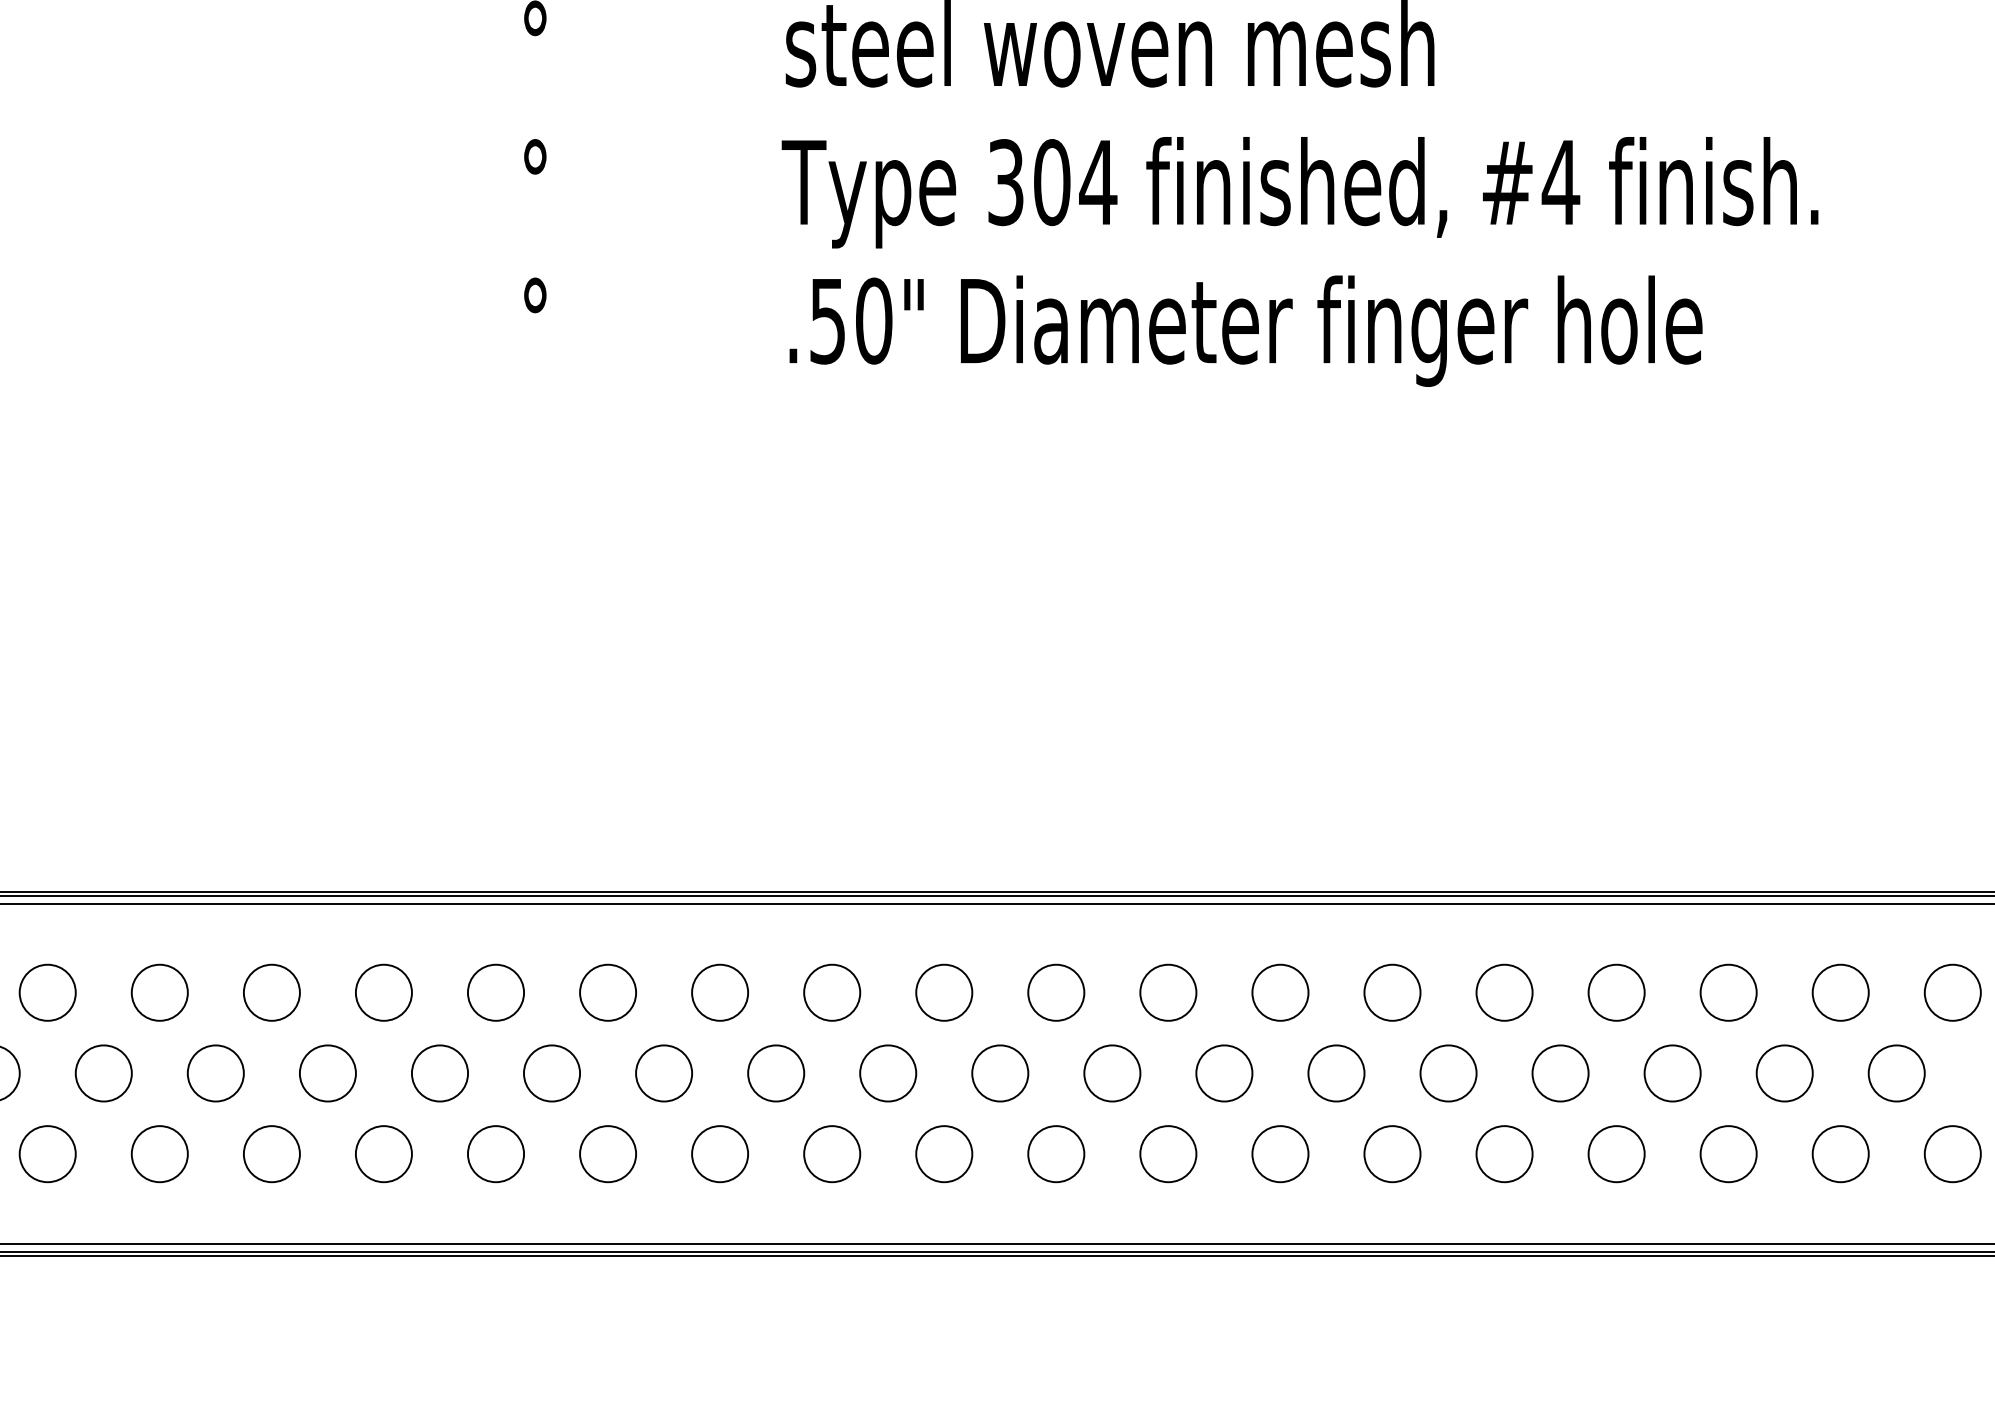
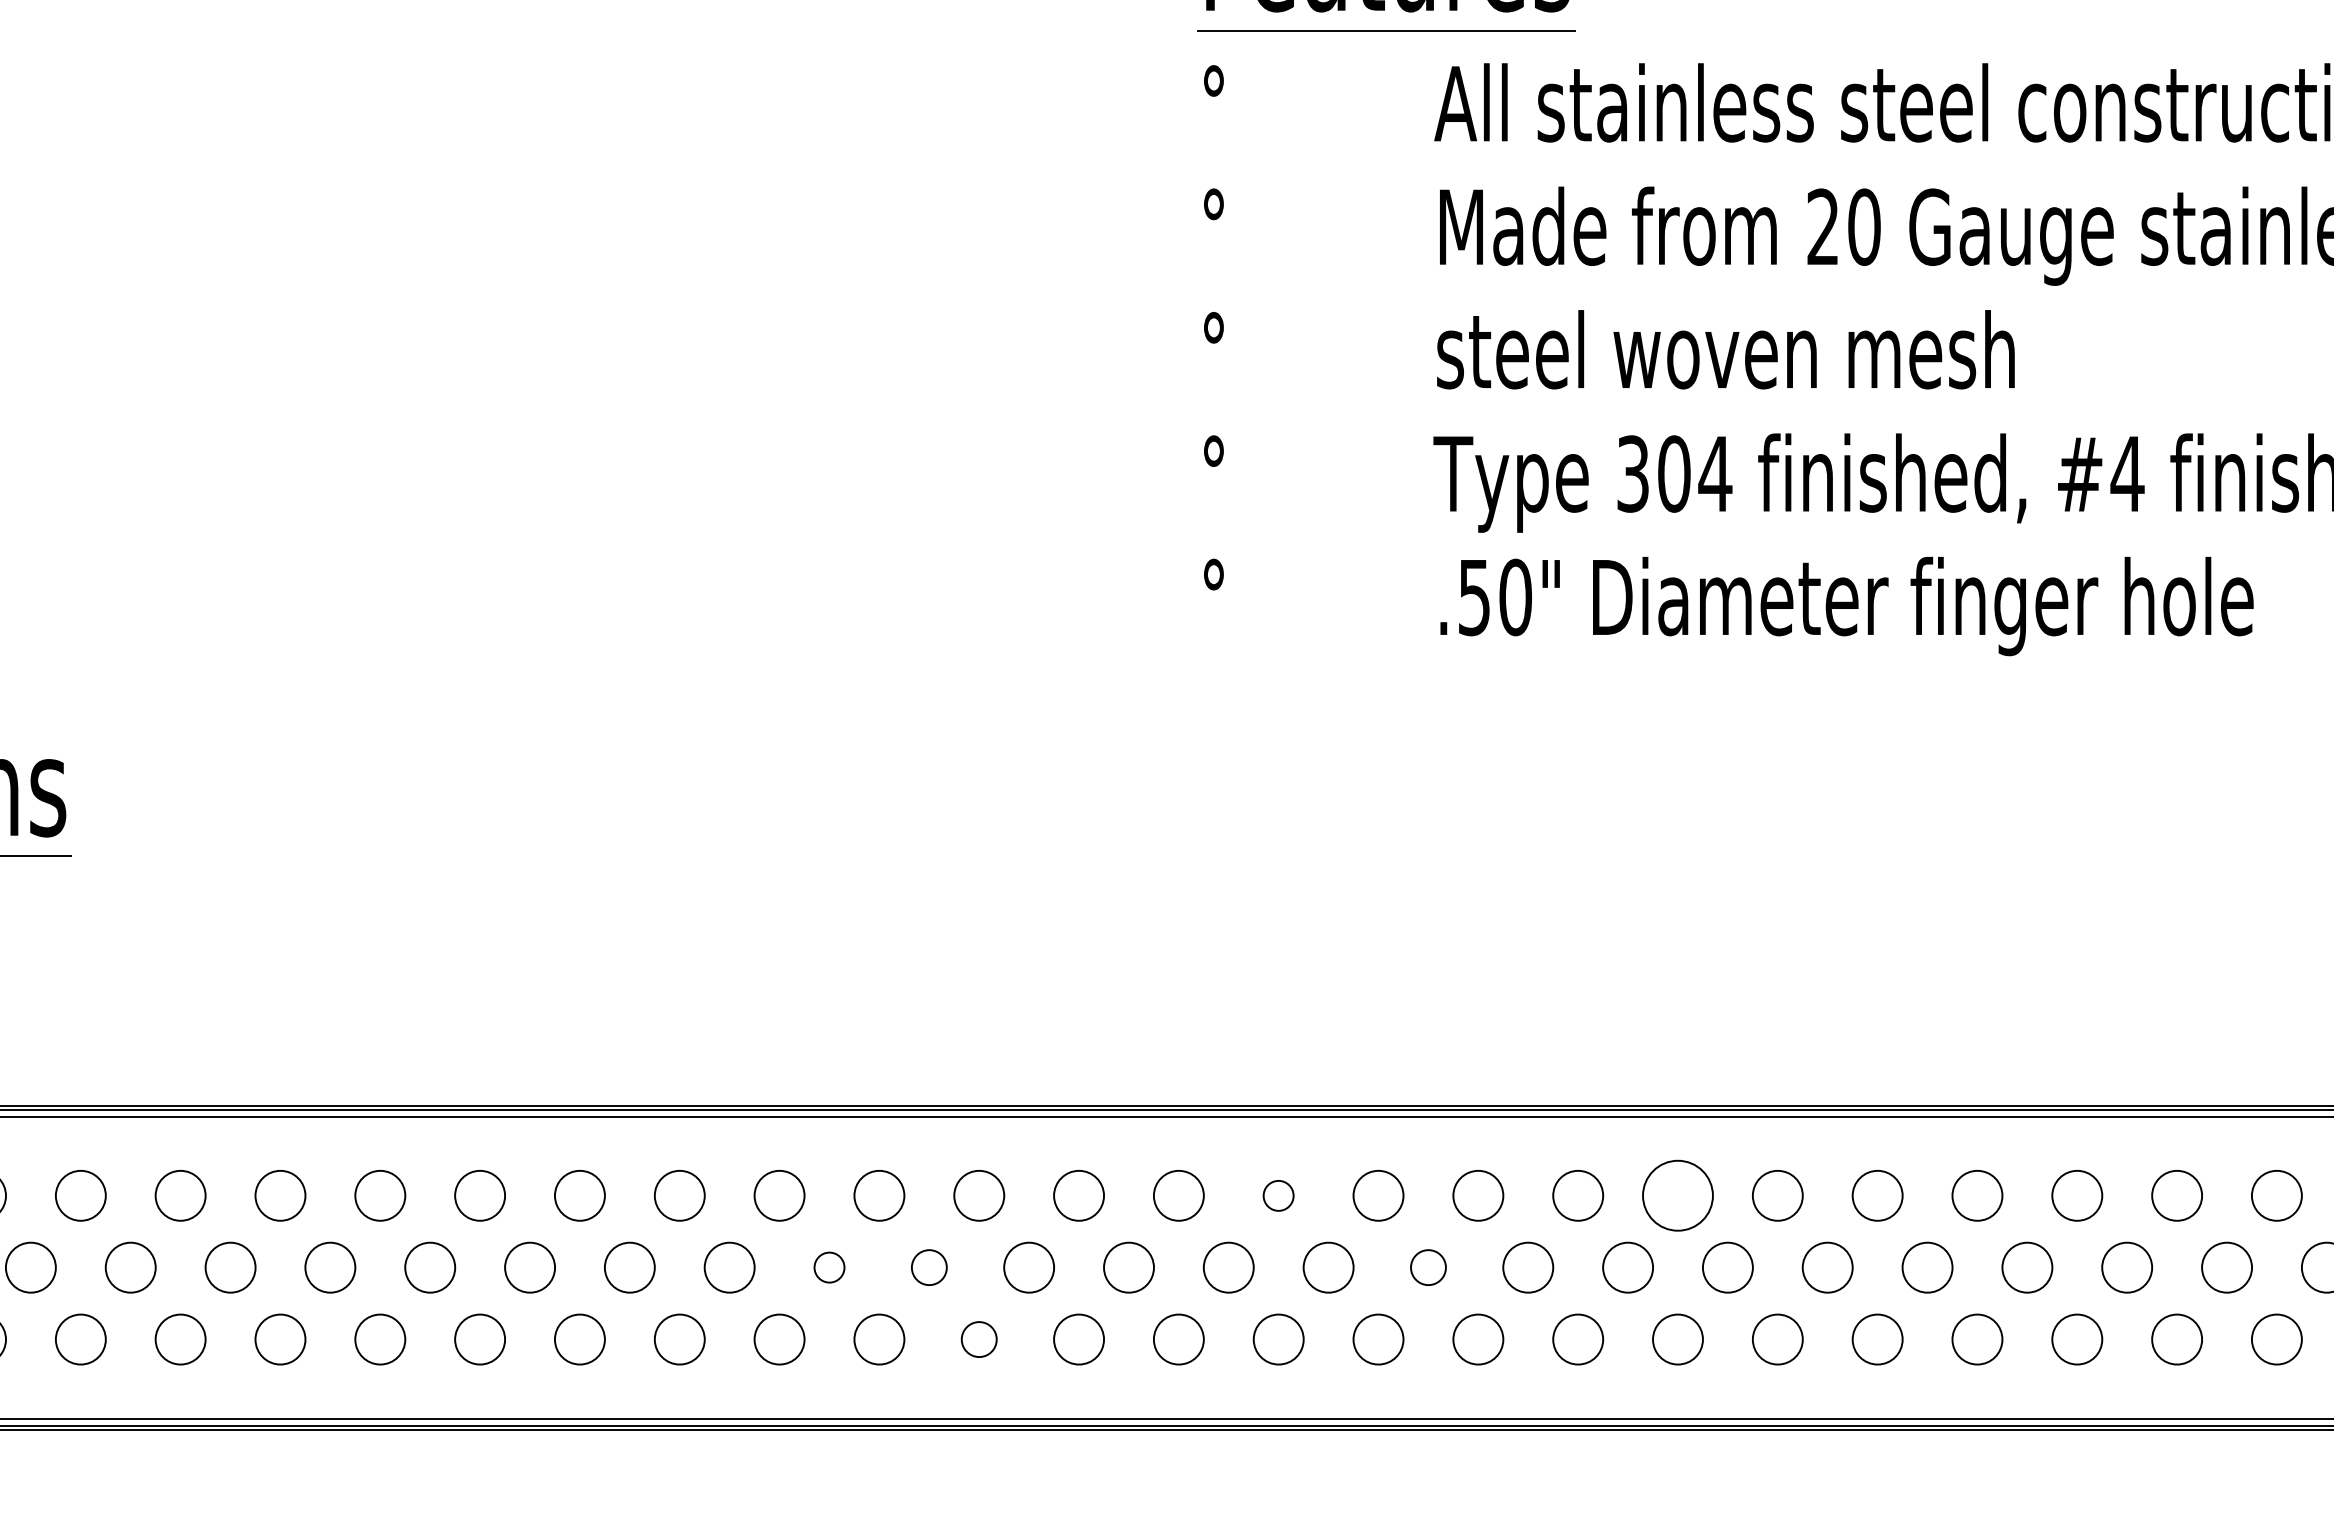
circle: (607, 992) -> (1278, 1195), size x0.6
circle: (1055, 992) -> (1677, 1195), size x1.4
circle: (103, 1073) -> (829, 1267), size x0.6
circle: (216, 1073) -> (929, 1267), size x0.7
circle: (776, 1073) -> (1428, 1267), size x0.7
circle: (272, 1154) -> (979, 1339), size x0.7

